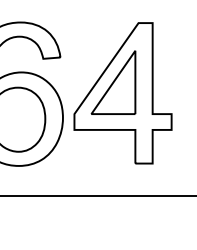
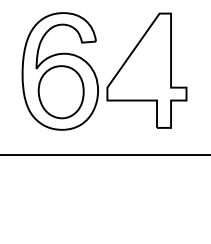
part: (112, 81) -> (138, 61), removed

